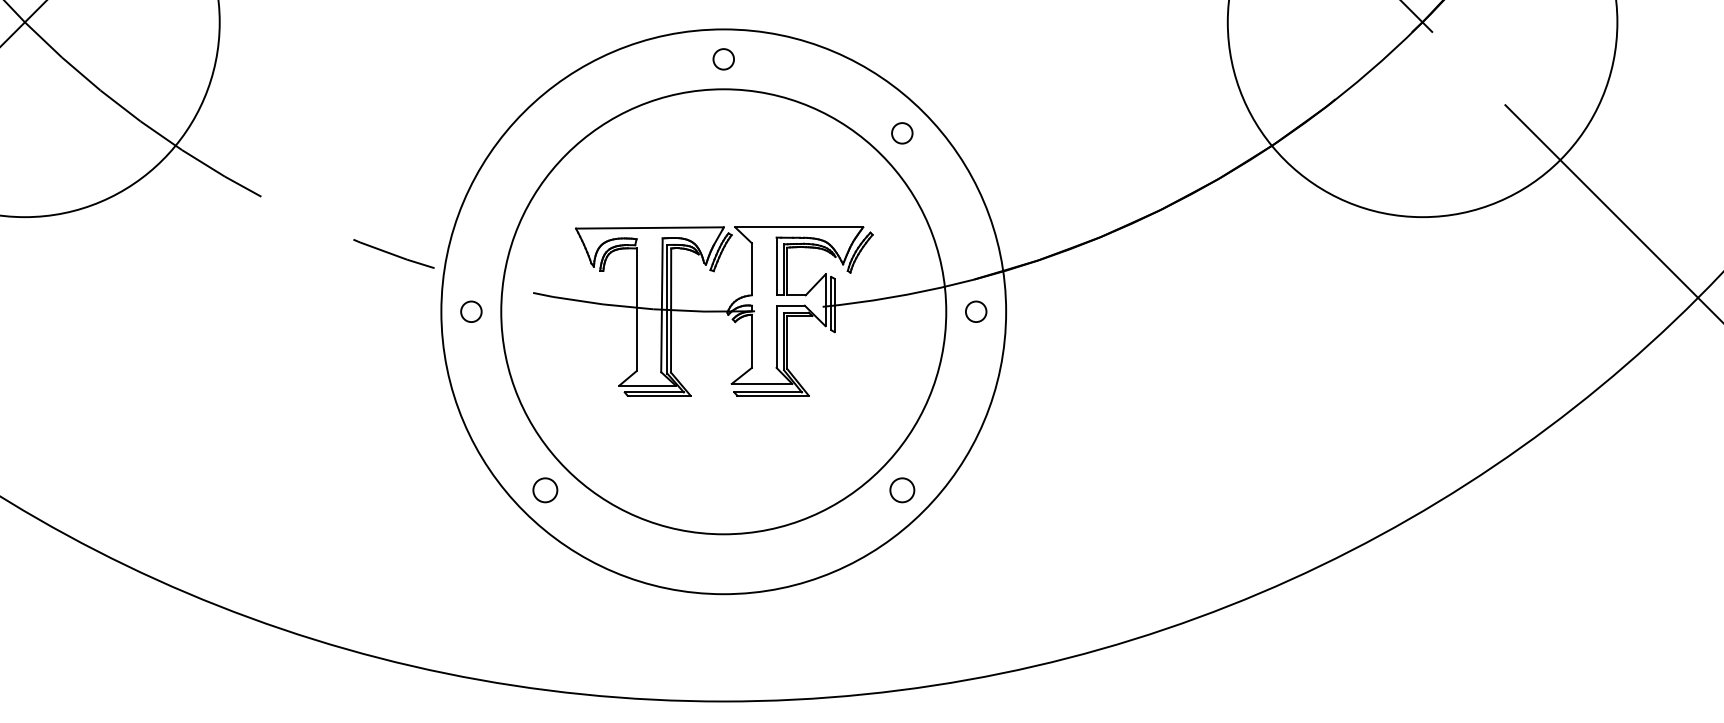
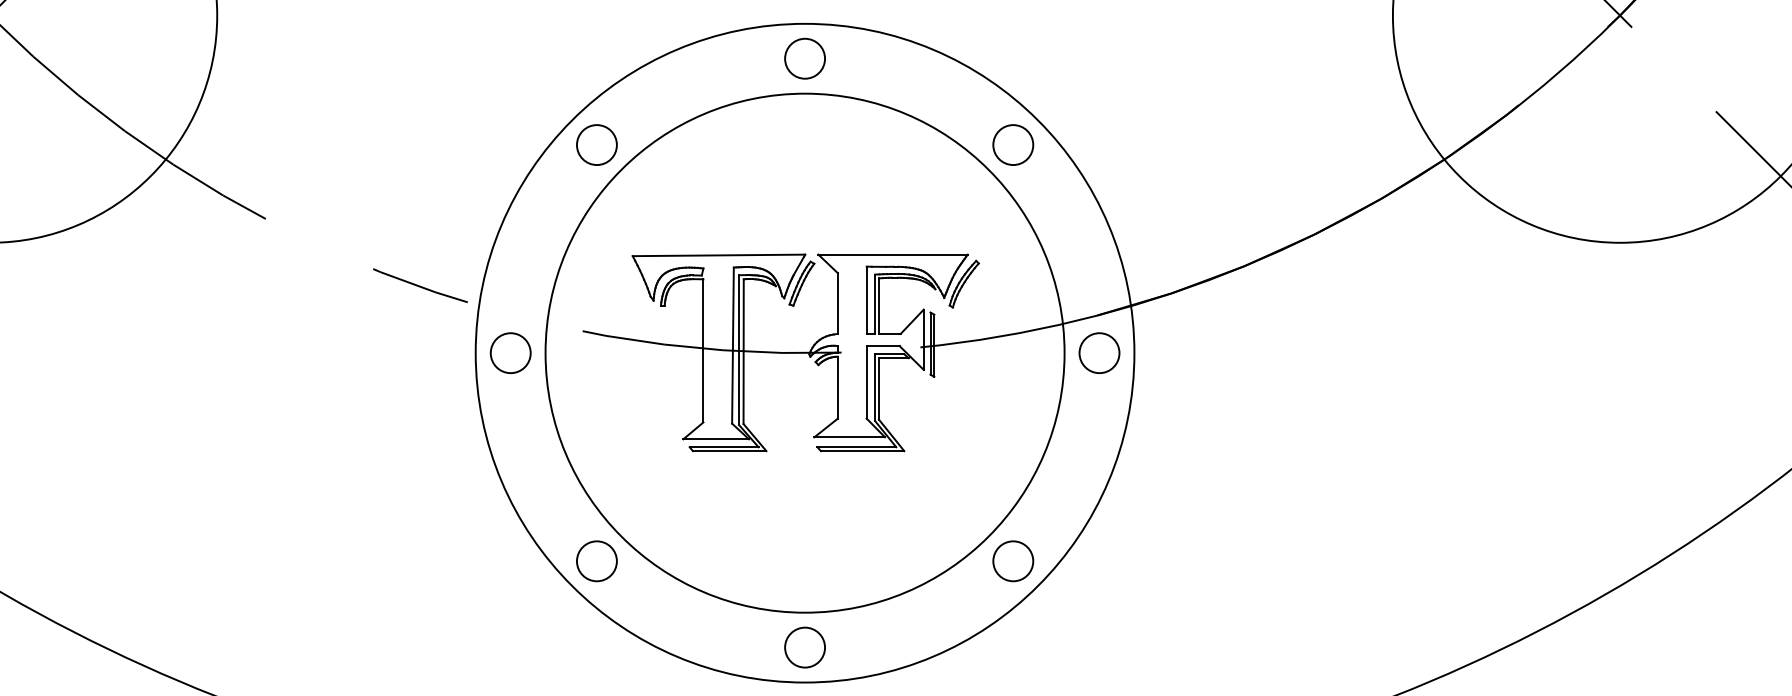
circle: (723, 59) -> (804, 58), size x1.67
circle: (545, 133) -> (597, 145), added
circle: (902, 133) -> (1013, 145), size x1.67
circle: (471, 311) -> (510, 352), size x1.67
circle: (976, 311) -> (1099, 352), size x1.67
circle: (545, 490) -> (597, 561), size x1.43
circle: (902, 490) -> (1013, 561), size x1.43
circle: (723, 564) -> (804, 647), added

